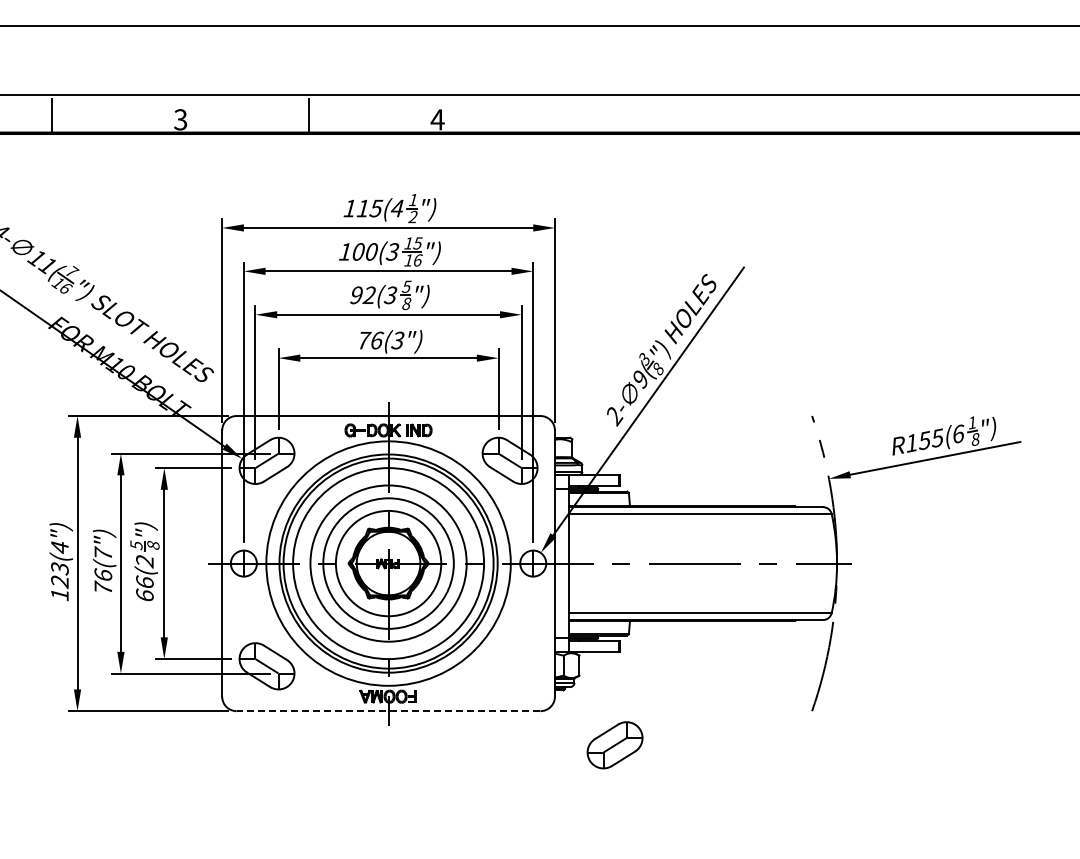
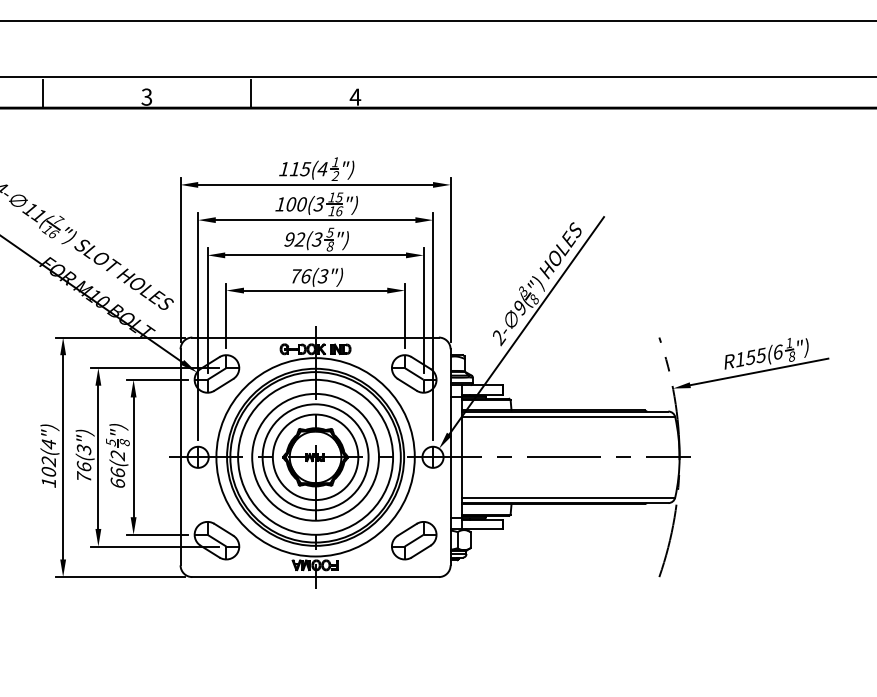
text: (103, 553) -> (84, 449), 76(7") -> 76(3")
text: (59, 575) -> (48, 466), 123(4") -> 102(4")
line: (388, 711) -> (315, 577), dashed -> solid
part: (614, 745) -> (413, 540), moved

